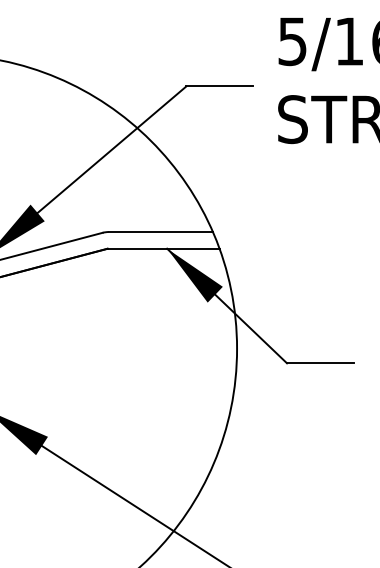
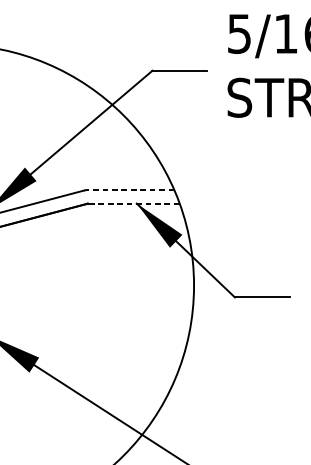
line: (160, 232) -> (131, 190), solid -> dashed
line: (164, 248) -> (134, 203), solid -> dashed

